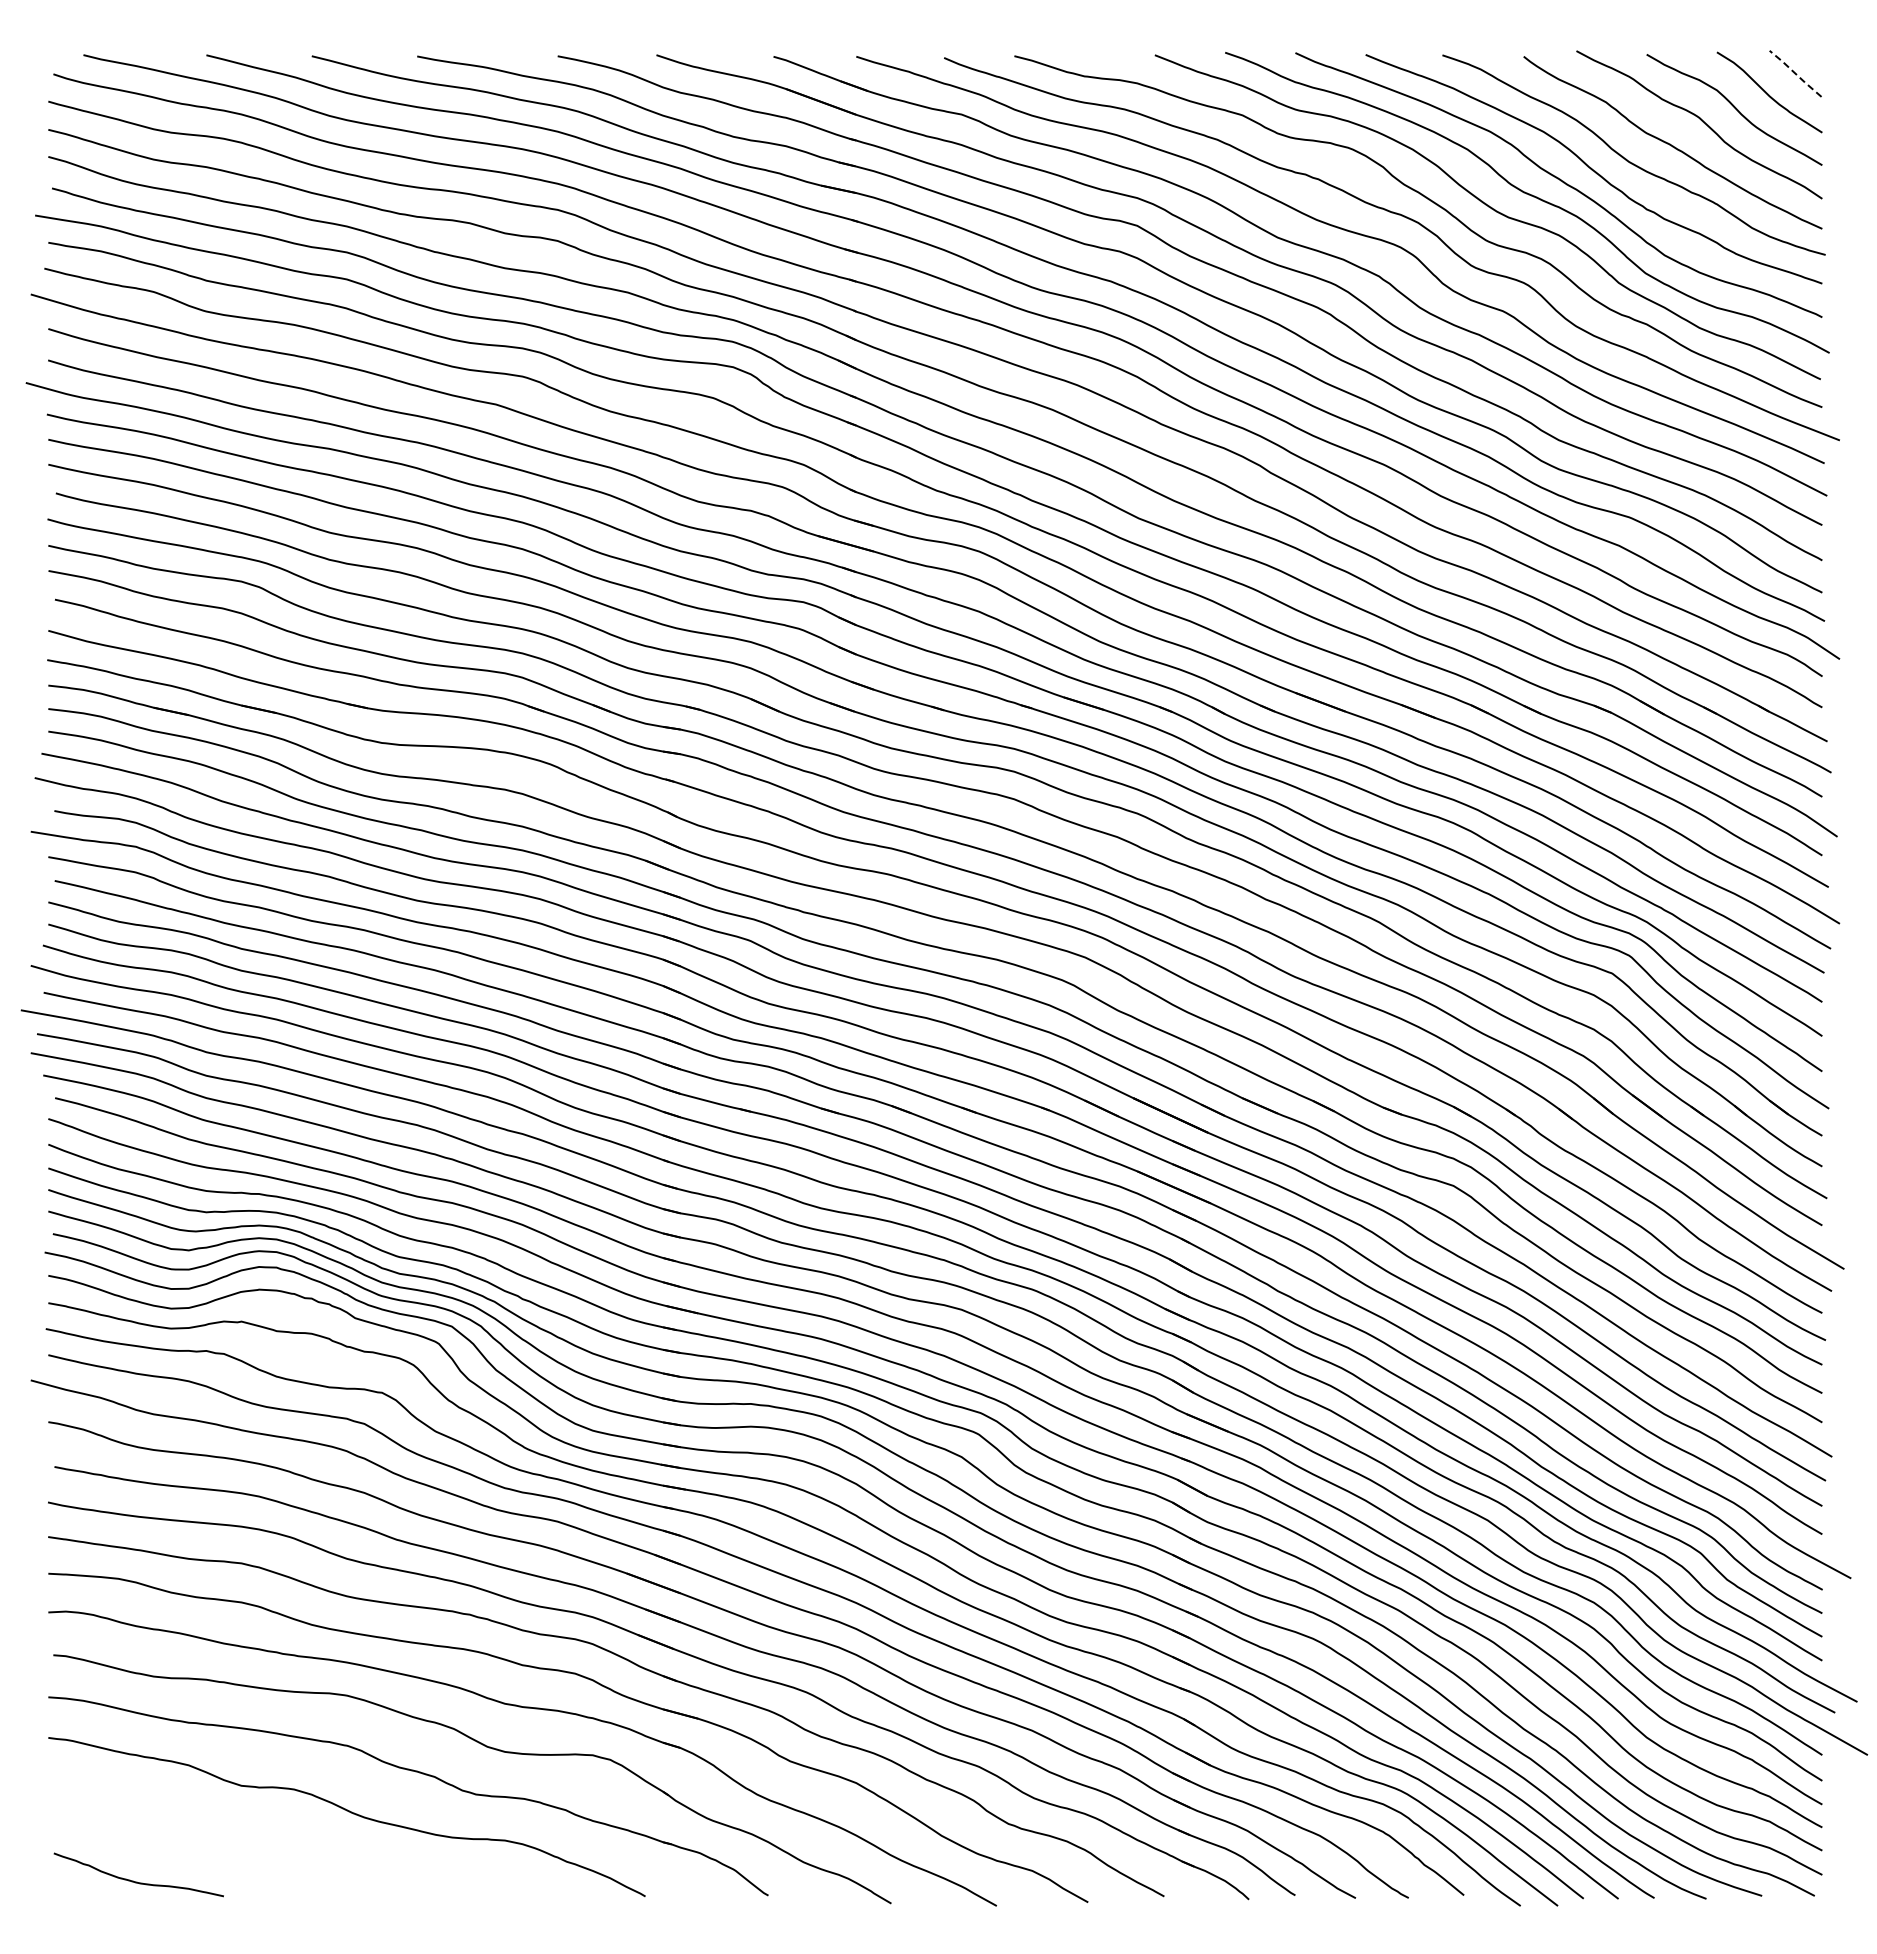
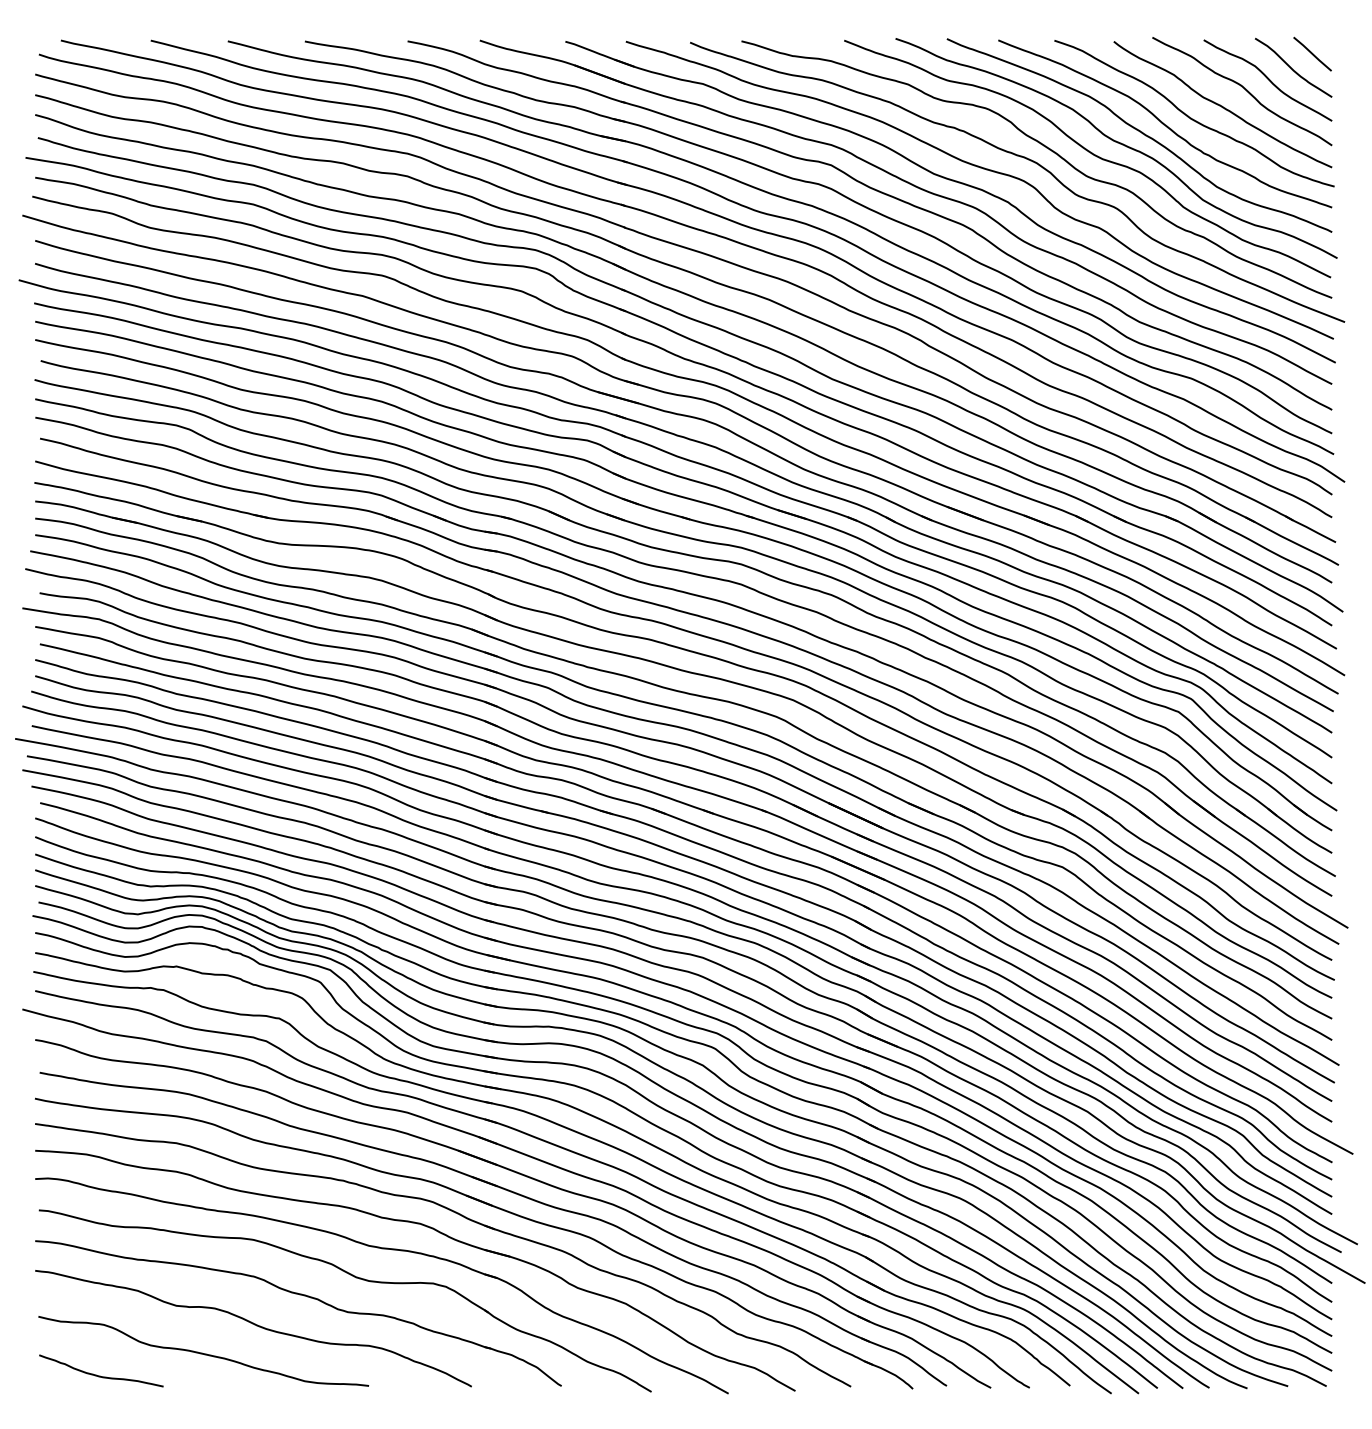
line: (1795, 73) -> (1312, 53), dashed -> solid
curve: (278, 1850) -> (203, 1353), added

